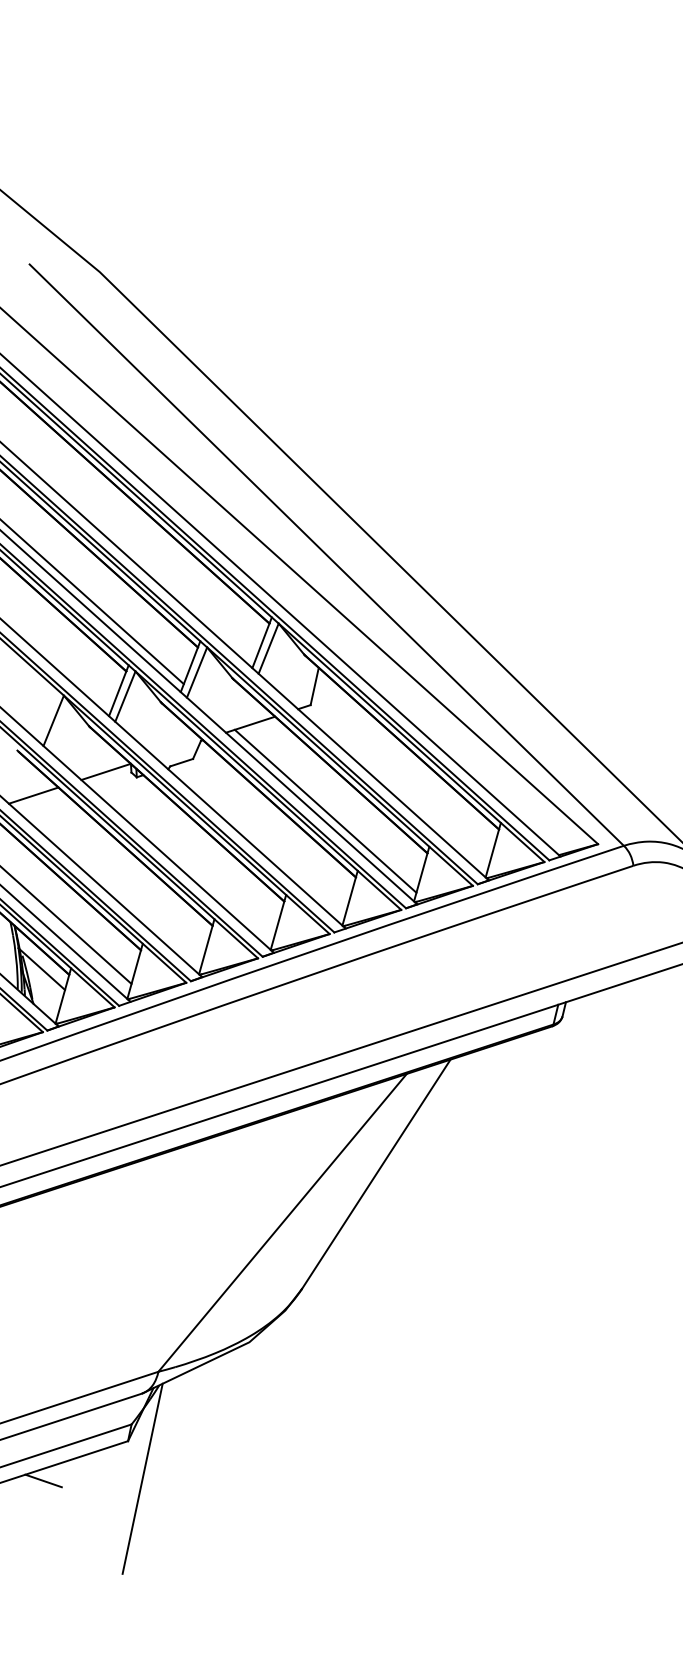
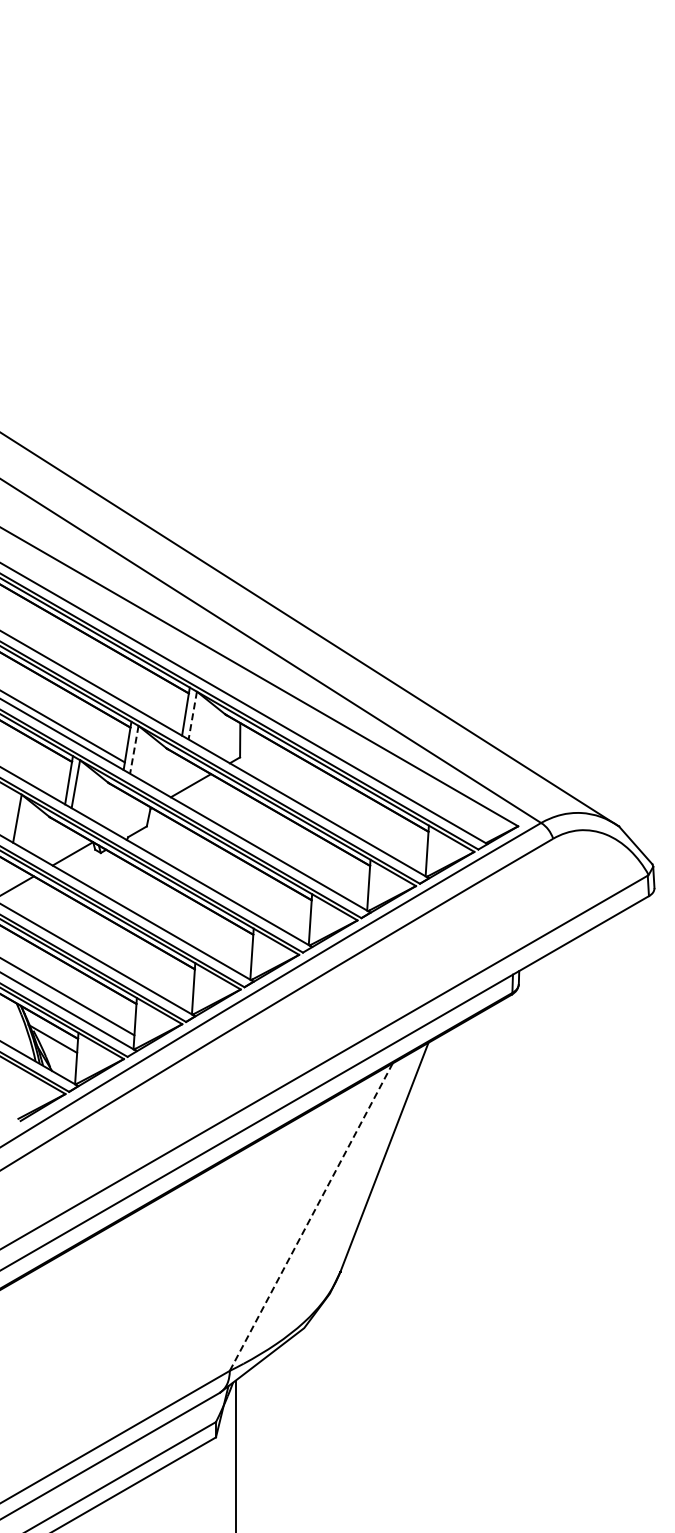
line: (268, 649) -> (192, 716), solid -> dashed
line: (197, 673) -> (134, 750), solid -> dashed
line: (325, 810) -> (272, 847), removed
line: (282, 1223) -> (311, 1217), solid -> dashed
line: (44, 1480) -> (149, 1487), removed

